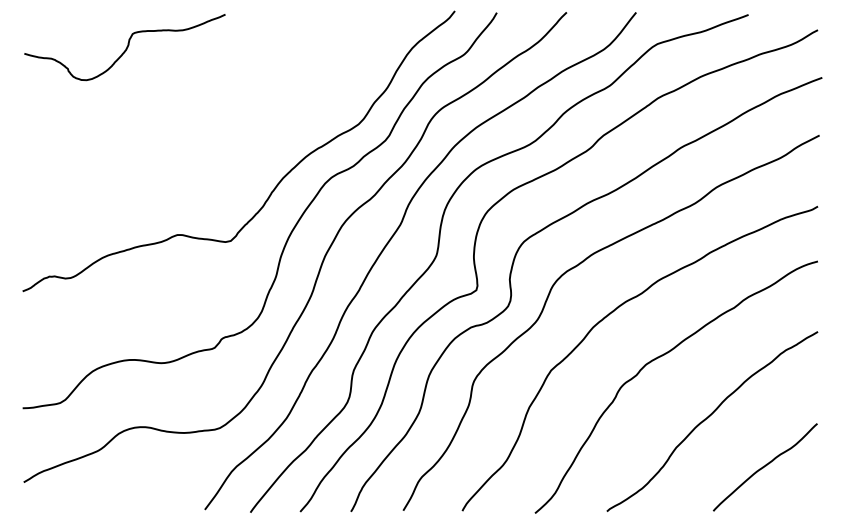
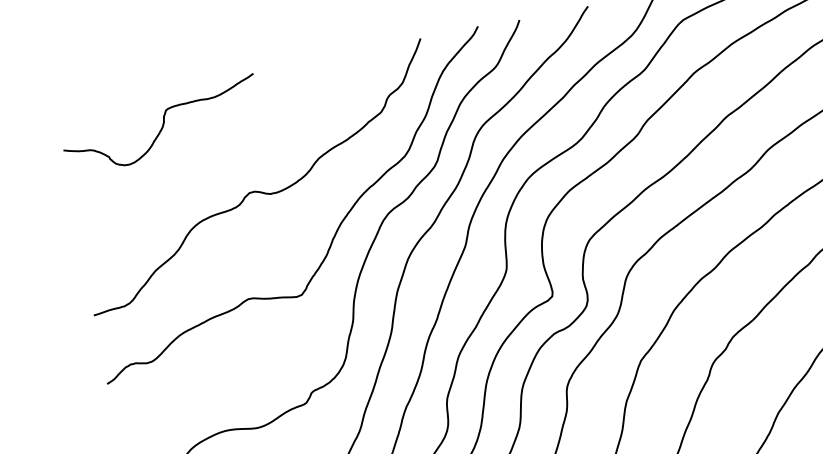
curve: (204, 129) -> (254, 190), added

